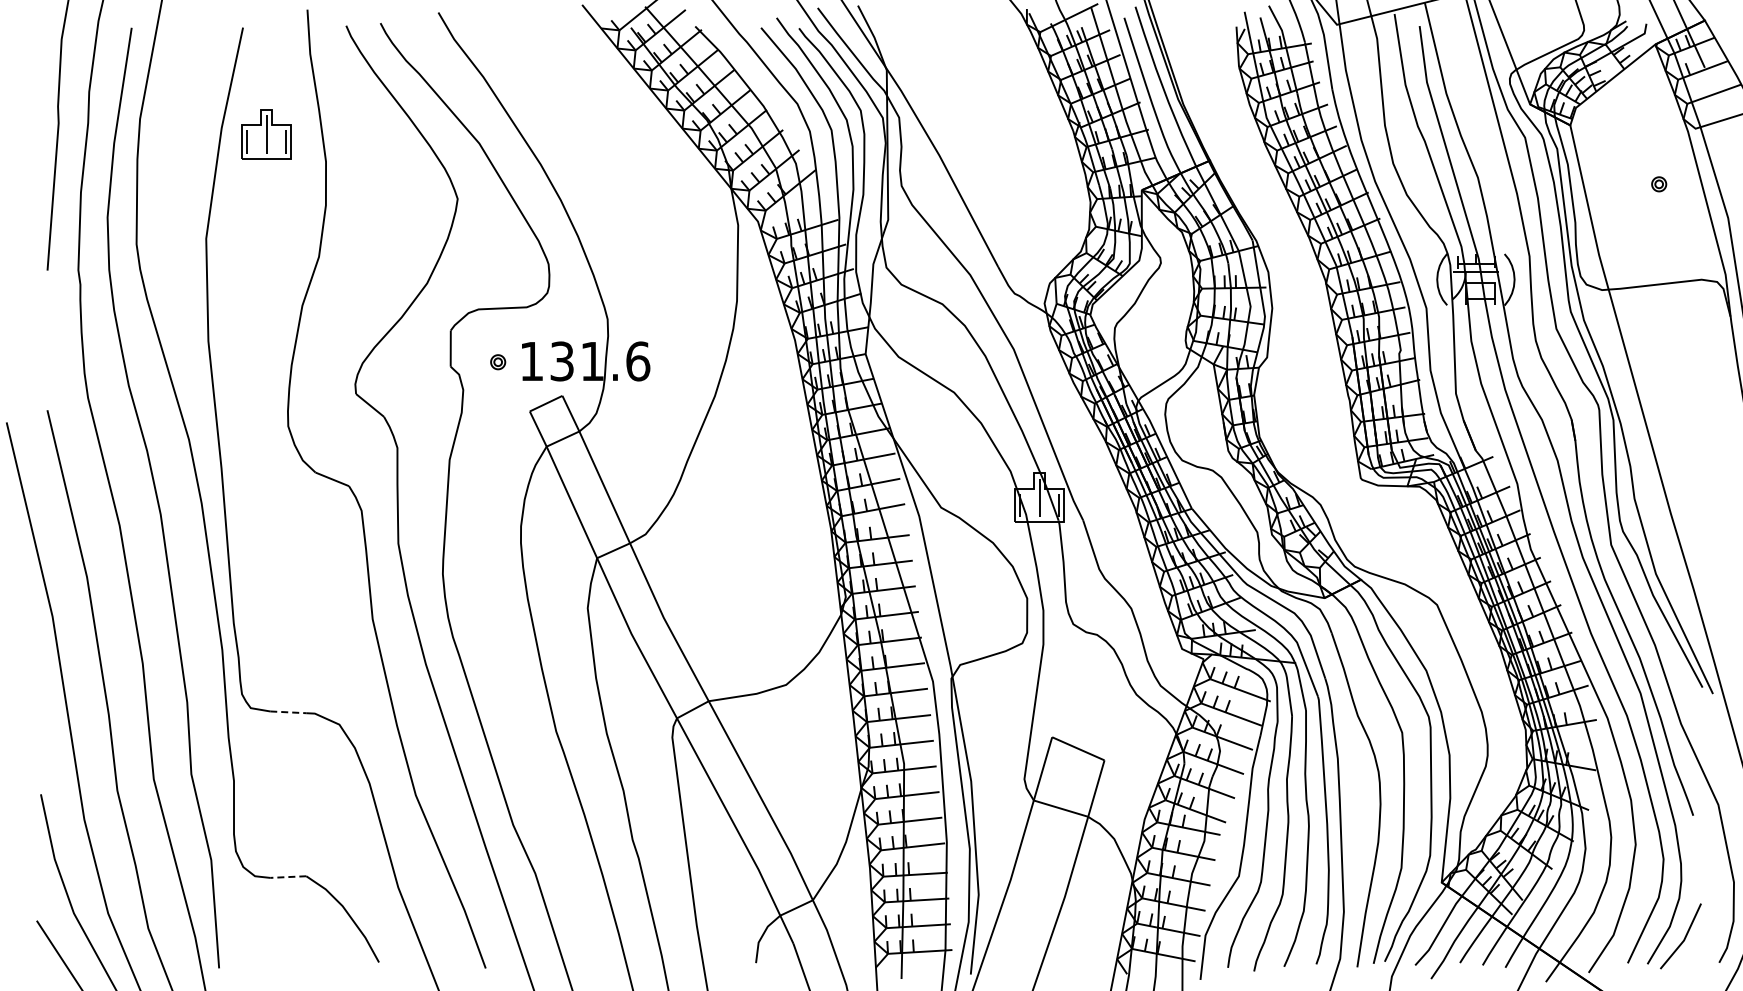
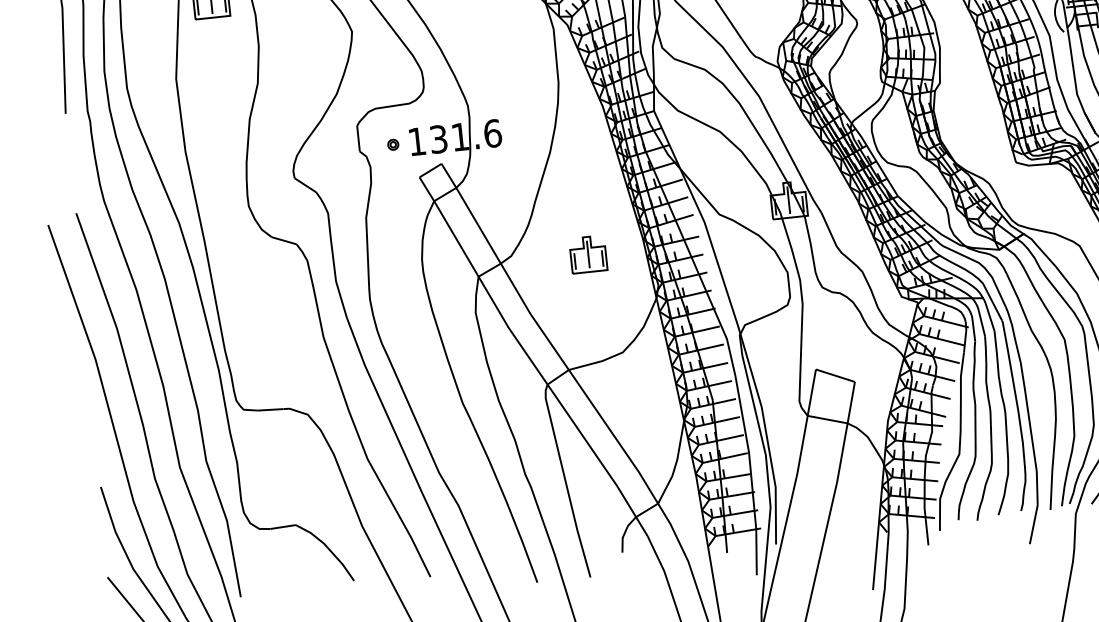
part: (752, 543) -> (588, 254), added
line: (288, 712) -> (270, 409), dashed -> solid
line: (287, 877) -> (282, 527), dashed -> solid

